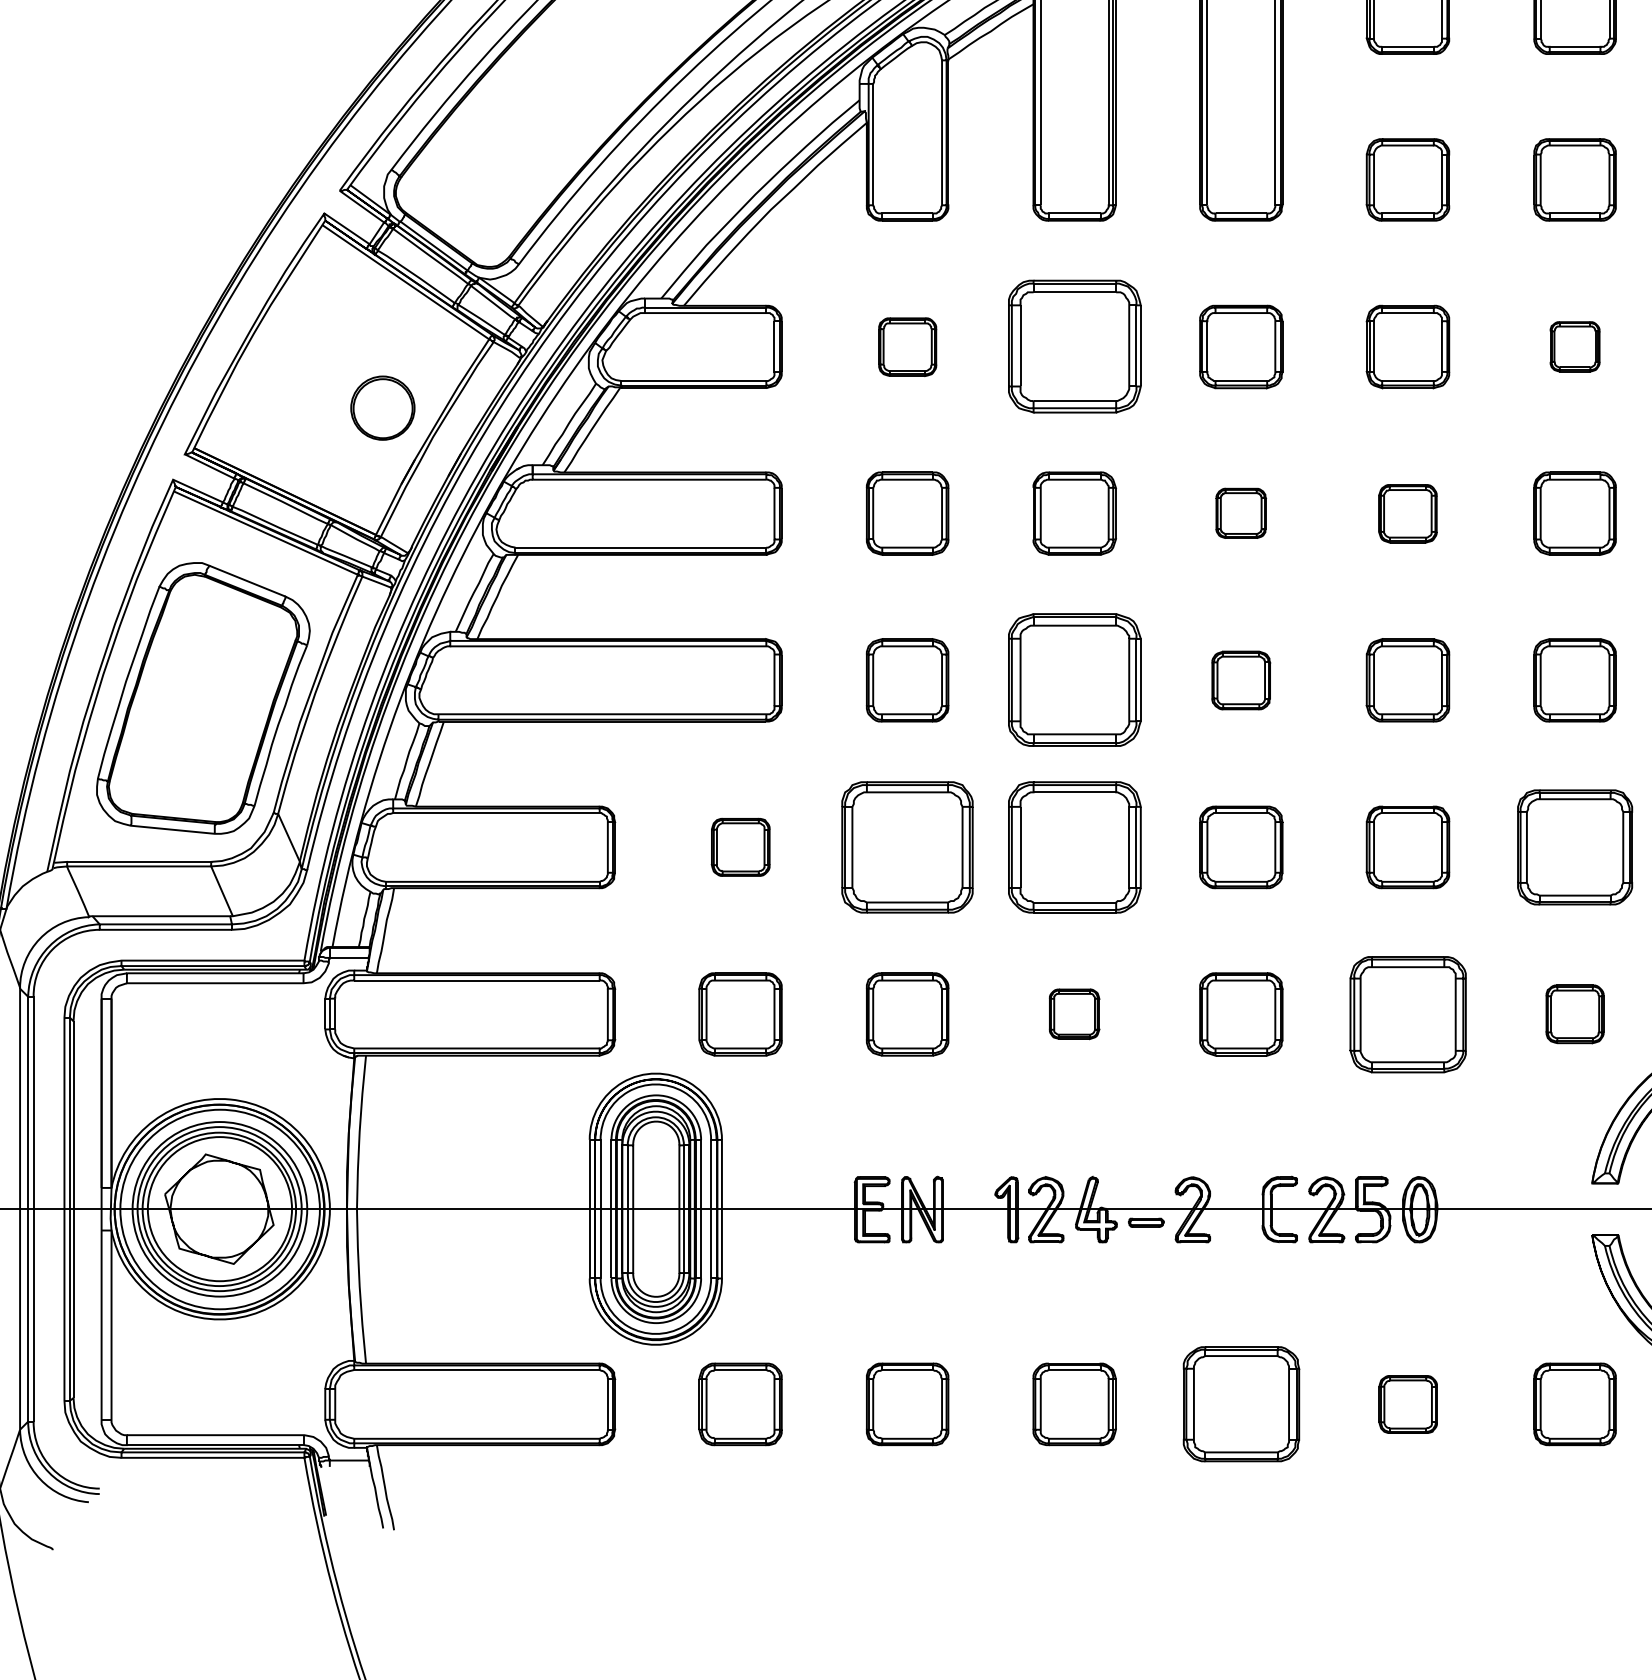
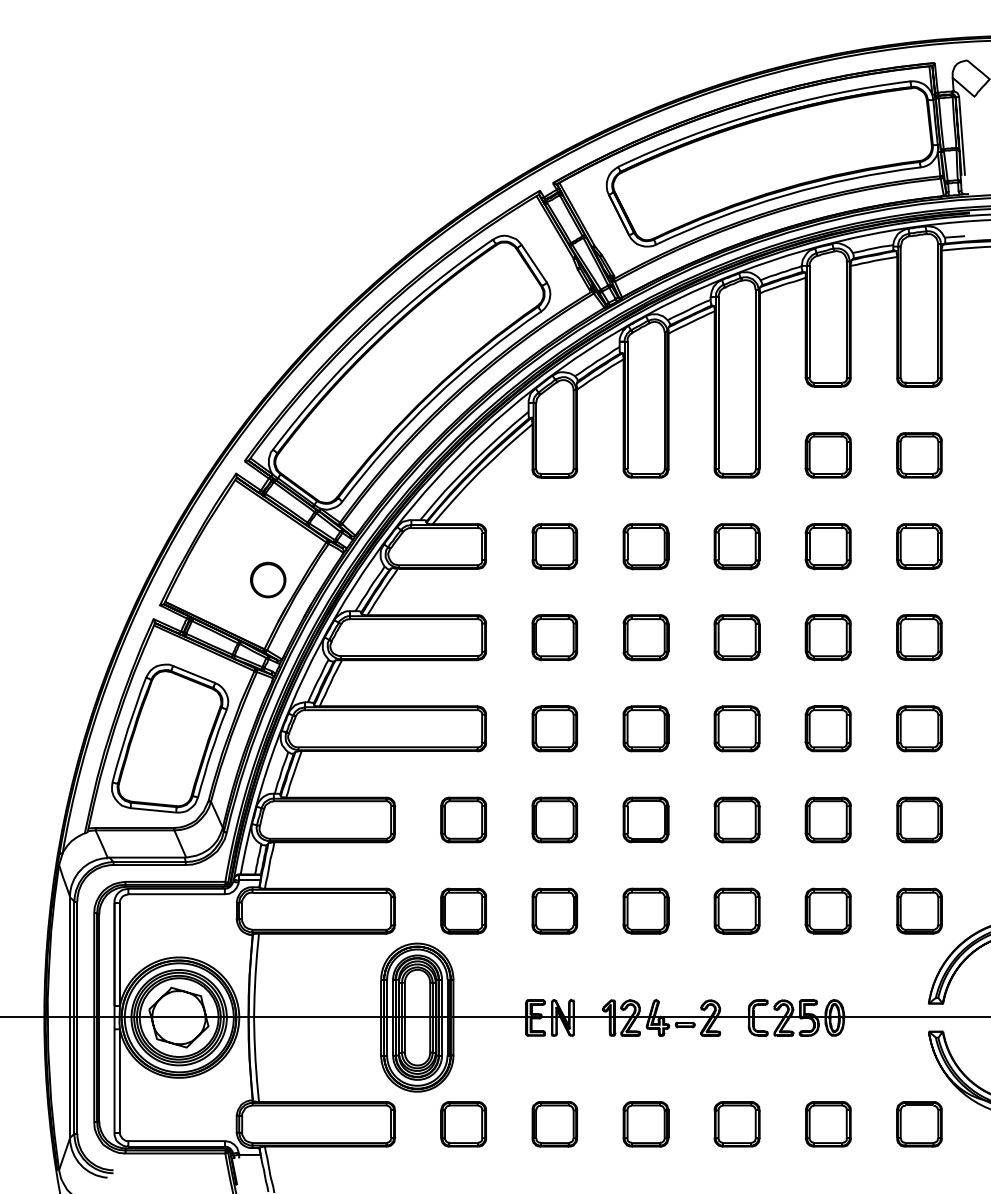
part: (906, 346) -> (554, 546), size x1.43
part: (1073, 346) -> (645, 546), size x0.62
part: (1575, 346) -> (919, 546), size x1.67
part: (1240, 513) -> (736, 637), size x1.67
part: (1406, 513) -> (827, 637), size x1.43
part: (1073, 679) -> (645, 728), size x0.62
part: (1240, 679) -> (736, 728), size x1.43
part: (740, 846) -> (463, 819), size x1.43
part: (906, 846) -> (554, 819), size x0.62
part: (1073, 846) -> (645, 819), size x0.62
part: (1575, 846) -> (919, 819), size x0.71
part: (1073, 1013) -> (645, 910), size x1.67
part: (1406, 1013) -> (827, 910), size x0.71
part: (1575, 1013) -> (919, 910), size x1.43
part: (1240, 1404) -> (736, 1124), size x0.71
part: (1408, 1404) -> (828, 1124), size x1.43

